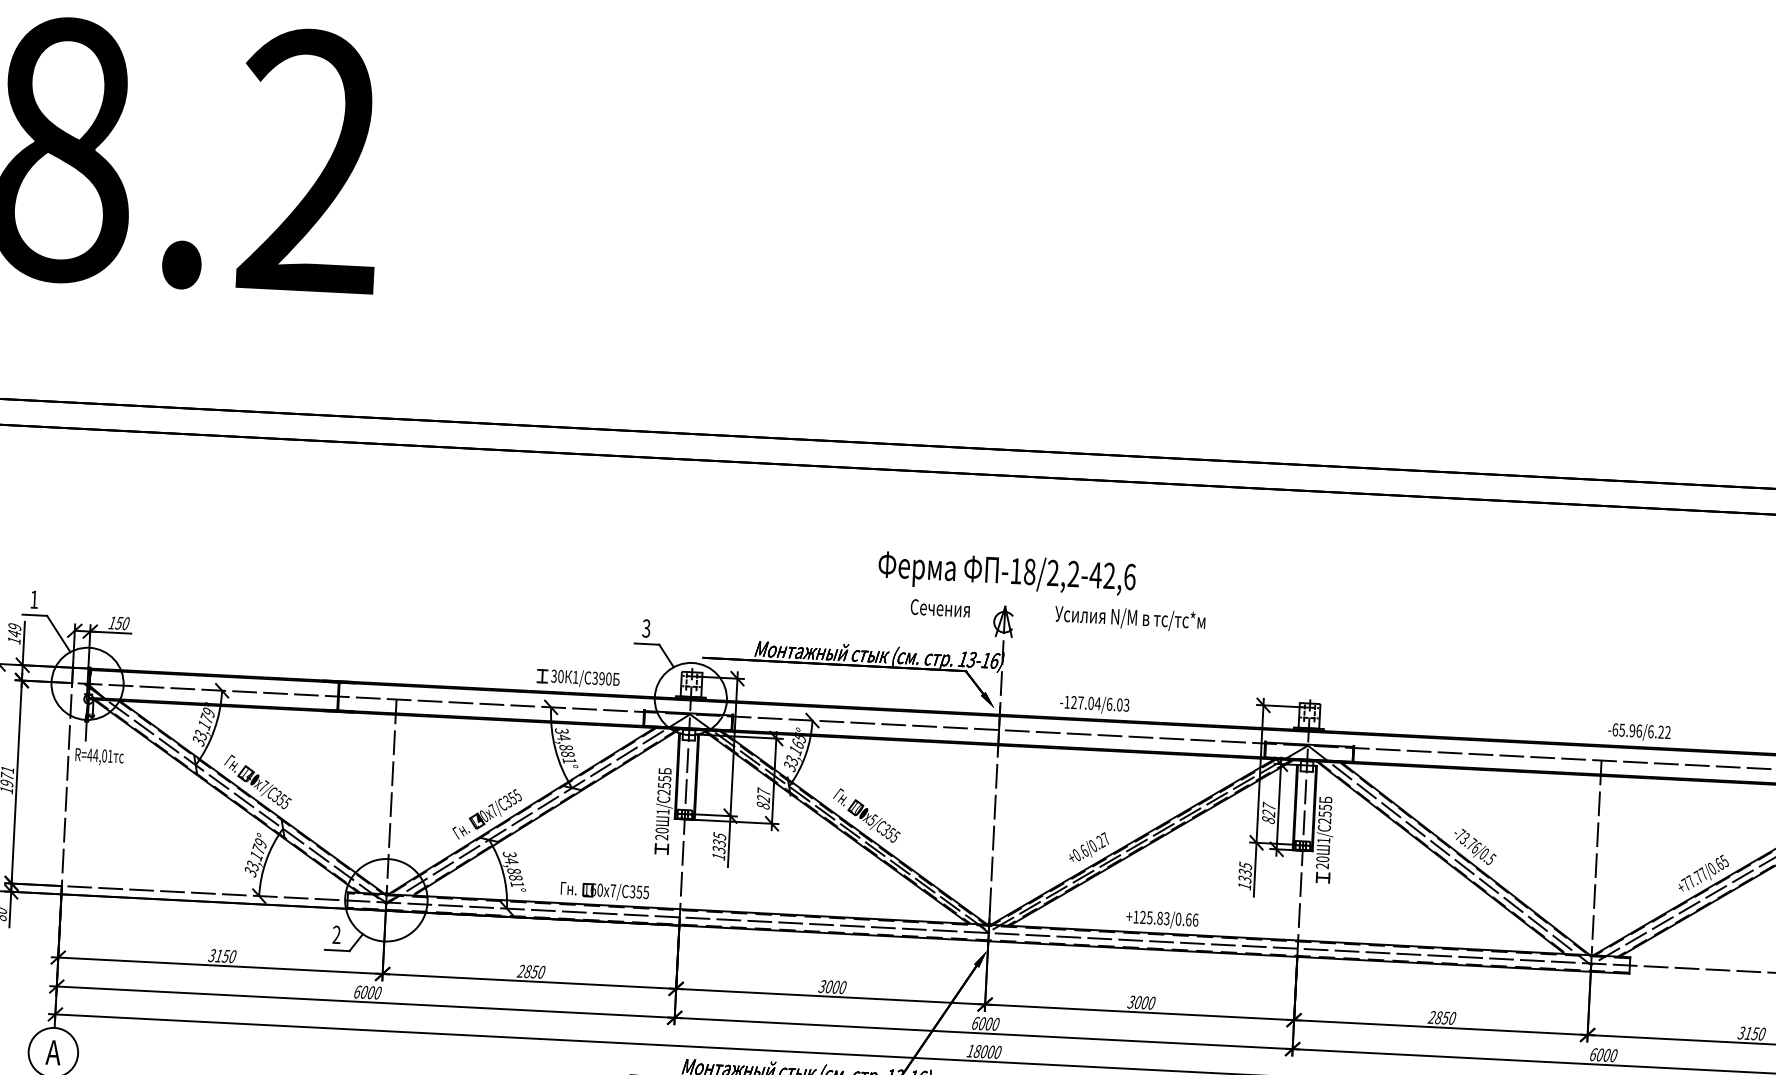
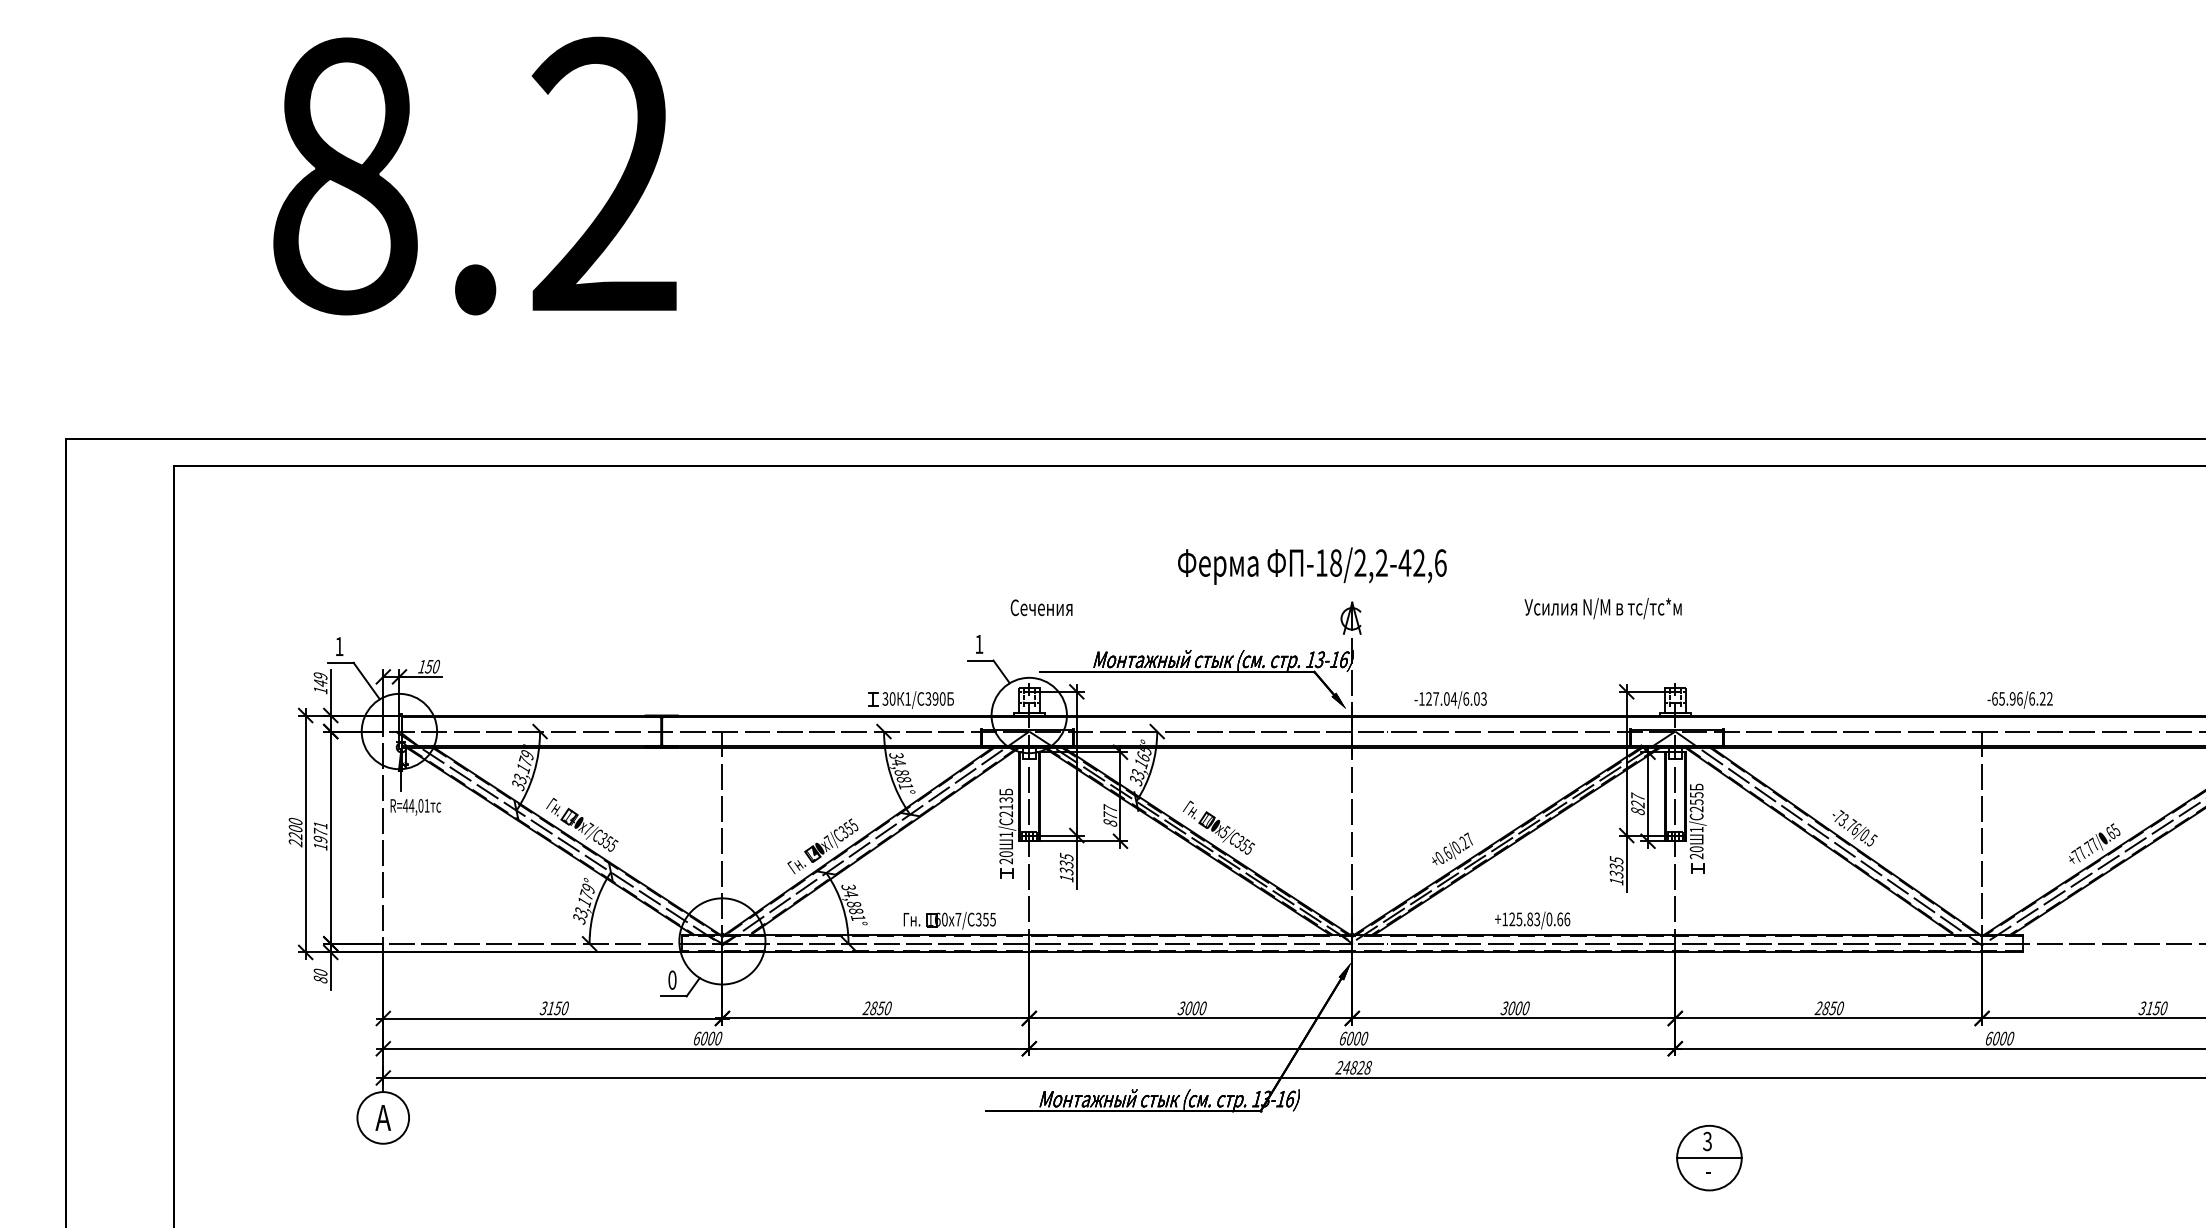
text: (1007, 573) -> (1312, 565), moved
text: (940, 608) -> (1041, 607), moved
text: (1129, 618) -> (1602, 608), moved
text: (646, 628) -> (979, 644), 3 -> 1
text: (664, 782) -> (1006, 803), 255 -> 213
text: (763, 798) -> (1110, 815), 827 -> 877
text: (336, 934) -> (672, 979), 2 -> 0
text: (983, 1051) -> (1353, 1067), 18000 -> 24828

